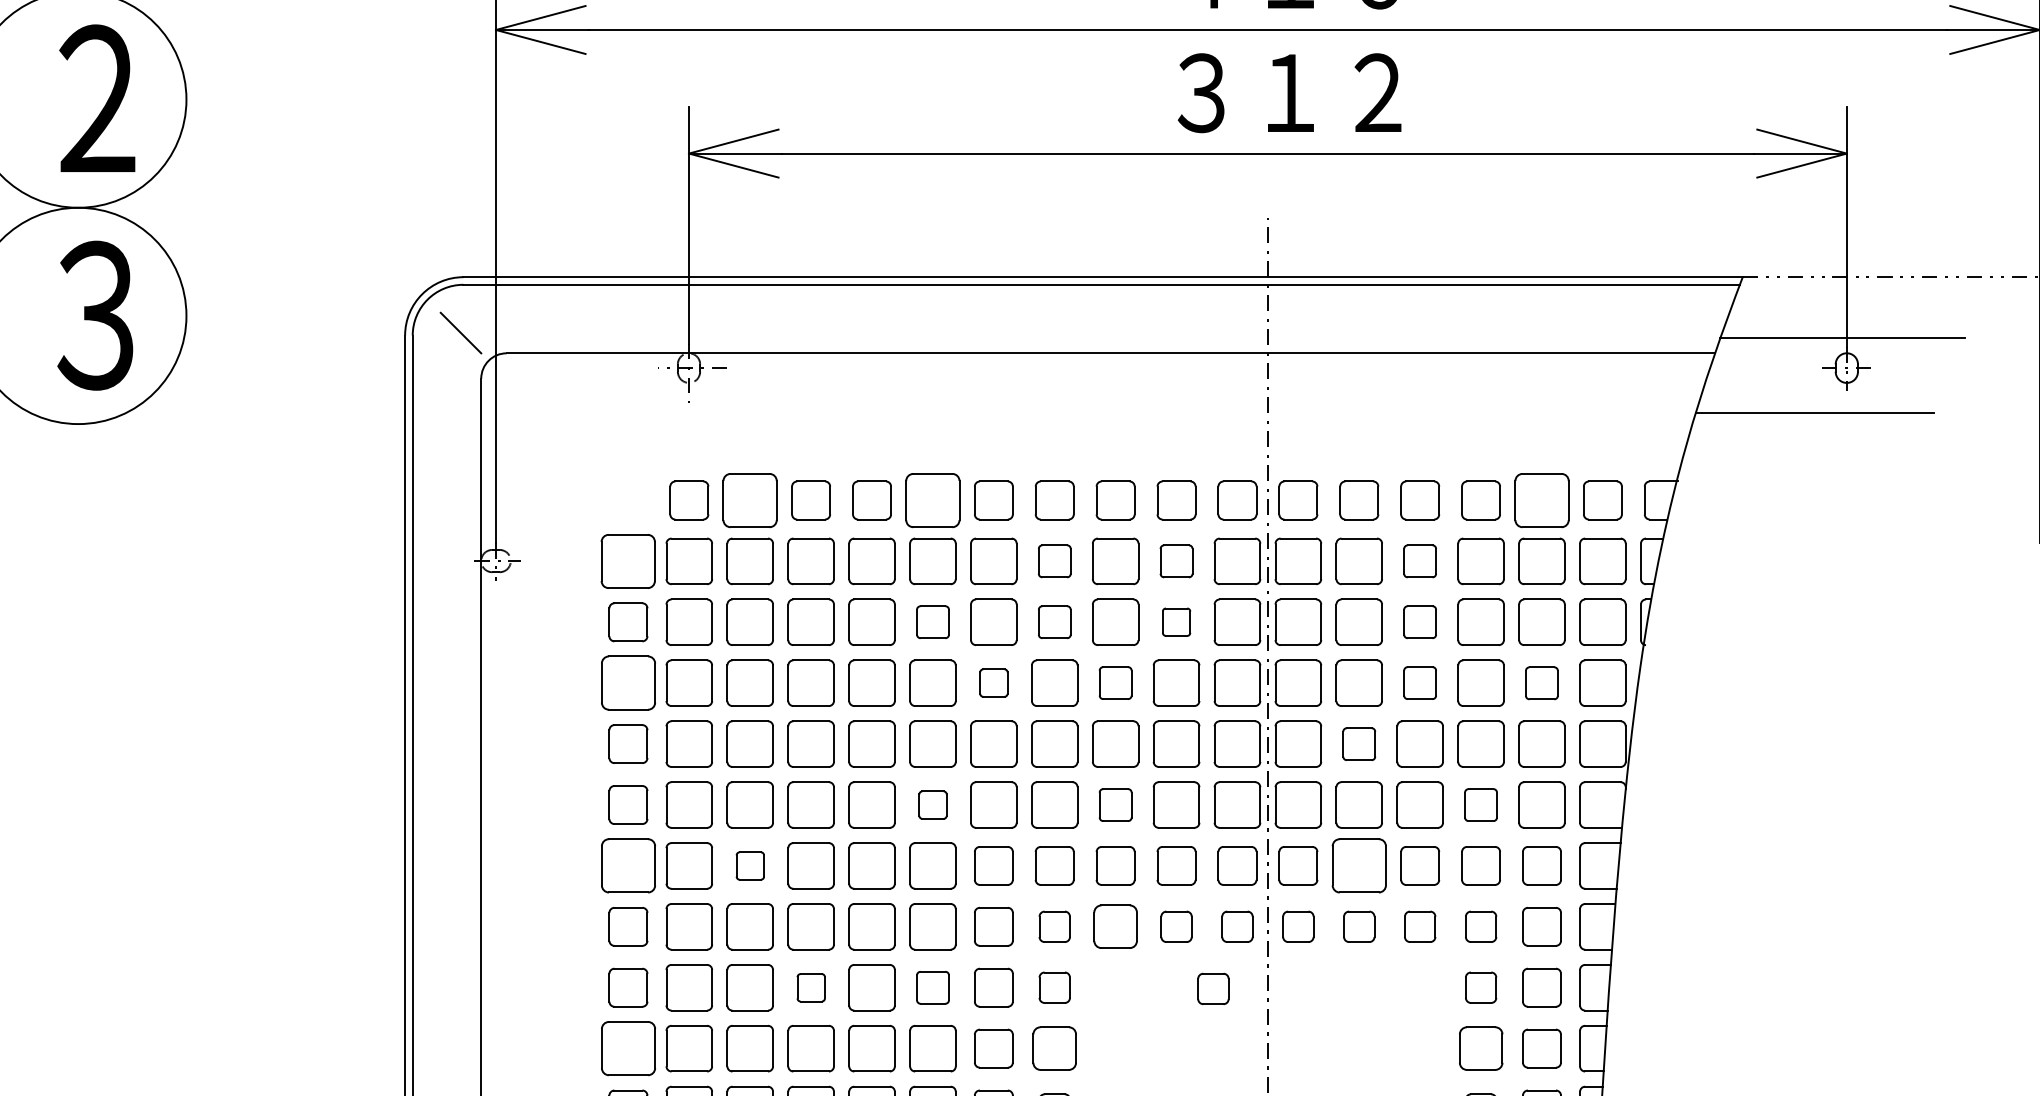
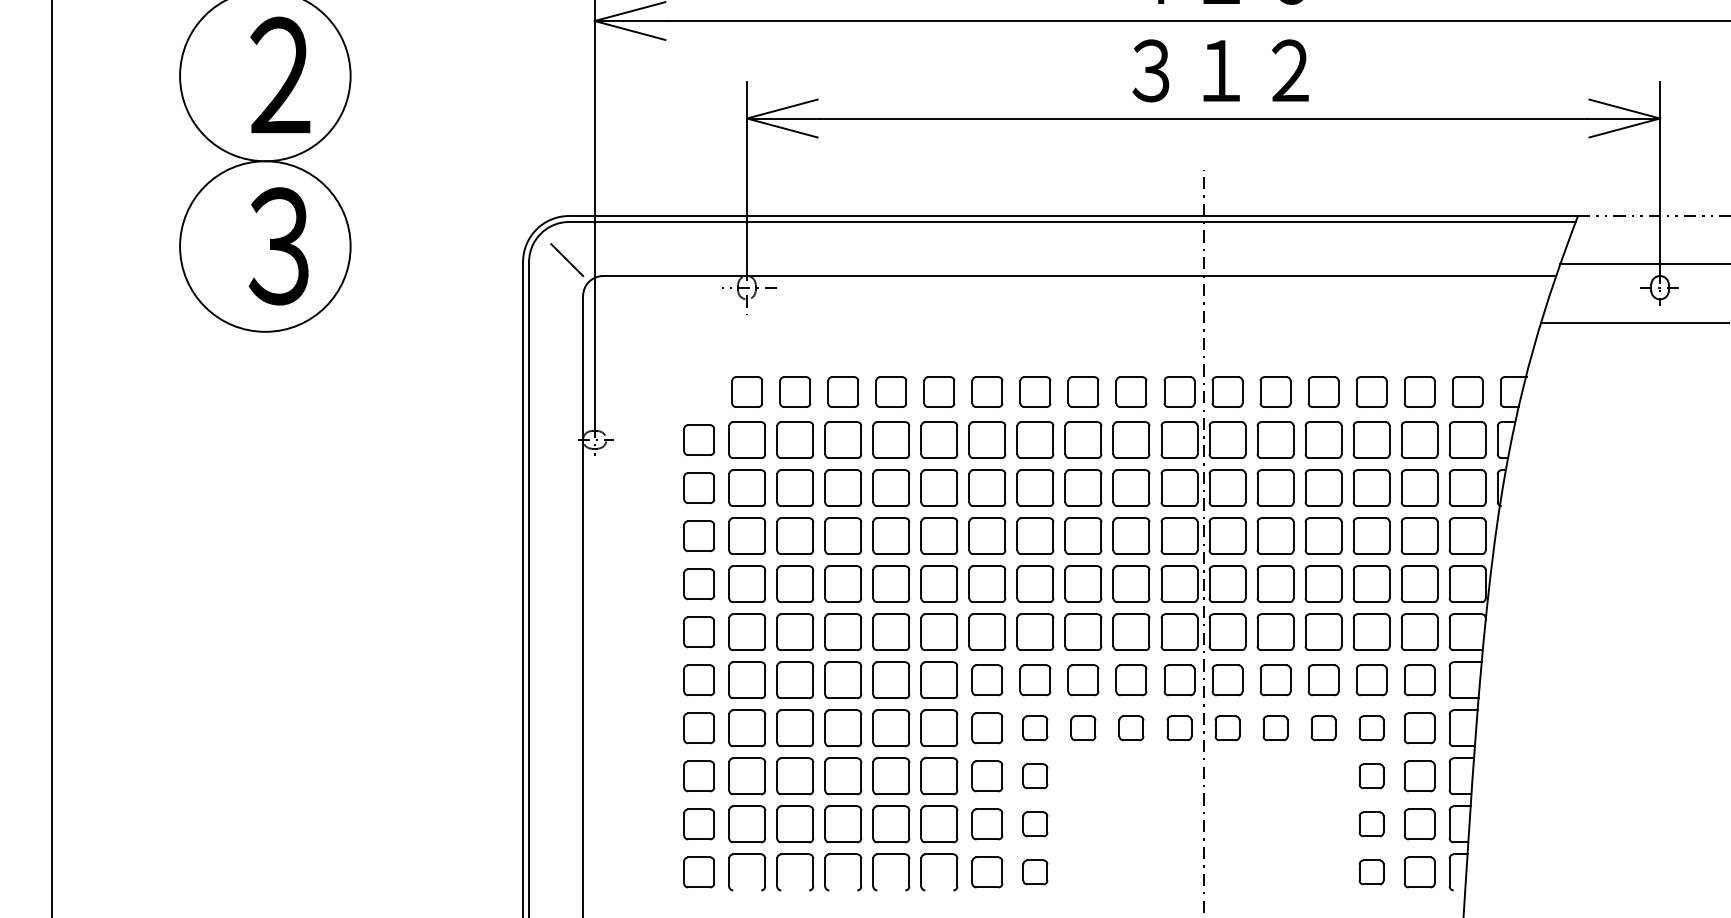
part: (750, 499) -> (795, 391), size x0.71
part: (933, 499) -> (939, 391), size x0.71
part: (1541, 499) -> (1419, 391), size x0.71
part: (628, 560) -> (699, 439), size x0.71
part: (1054, 560) -> (1035, 439), size x1.43
part: (1176, 560) -> (1131, 439), size x1.43
part: (1420, 560) -> (1323, 439), size x1.43
part: (933, 621) -> (939, 487), size x1.43
part: (1054, 621) -> (1035, 487), size x1.43
part: (1176, 621) -> (1131, 487), size x1.67
part: (1420, 621) -> (1323, 487), size x1.43
part: (994, 682) -> (987, 535), size x1.67
part: (1115, 682) -> (1083, 535), size x1.43
part: (1420, 682) -> (1323, 535), size x1.43
part: (627, 683) -> (698, 536), size x0.71
part: (1541, 683) -> (1419, 536), size x1.43
part: (1359, 744) -> (1275, 584), size x1.43
part: (933, 805) -> (939, 632), size x1.67
part: (1115, 805) -> (1083, 632), size x1.43
part: (1480, 805) -> (1371, 632), size x1.43
part: (627, 866) -> (698, 680), size x0.71
part: (750, 866) -> (795, 680), size x1.67
part: (1359, 866) -> (1275, 680), size x0.71
part: (1115, 927) -> (1083, 728), size x0.71
part: (811, 987) -> (843, 776), size x1.67
part: (933, 987) -> (939, 776), size x1.43
part: (1213, 989) -> (1160, 777), removed
part: (627, 1048) -> (698, 824), size x0.71
part: (1054, 1048) -> (1035, 824), size x0.71
part: (1480, 1048) -> (1371, 824), size x0.71

